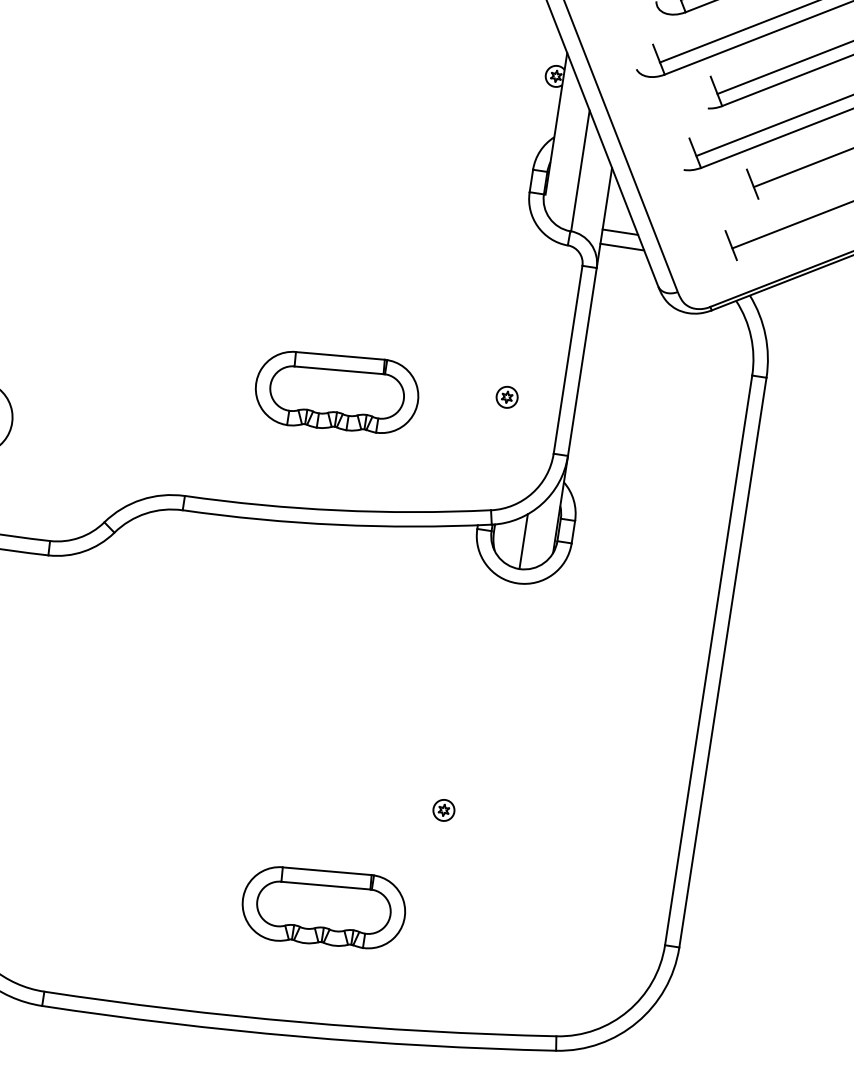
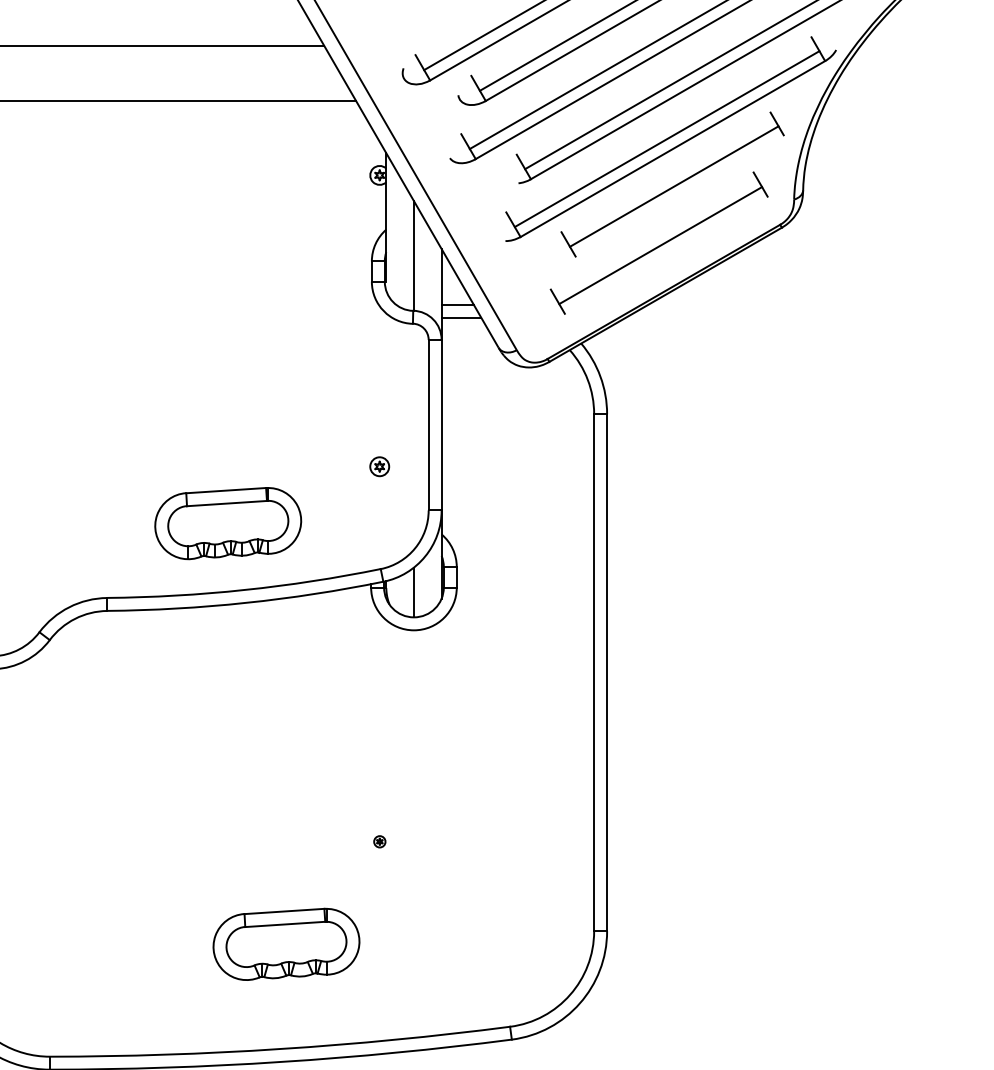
part: (337, 392) -> (228, 523), moved
part: (443, 810) -> (379, 841), size x0.6

